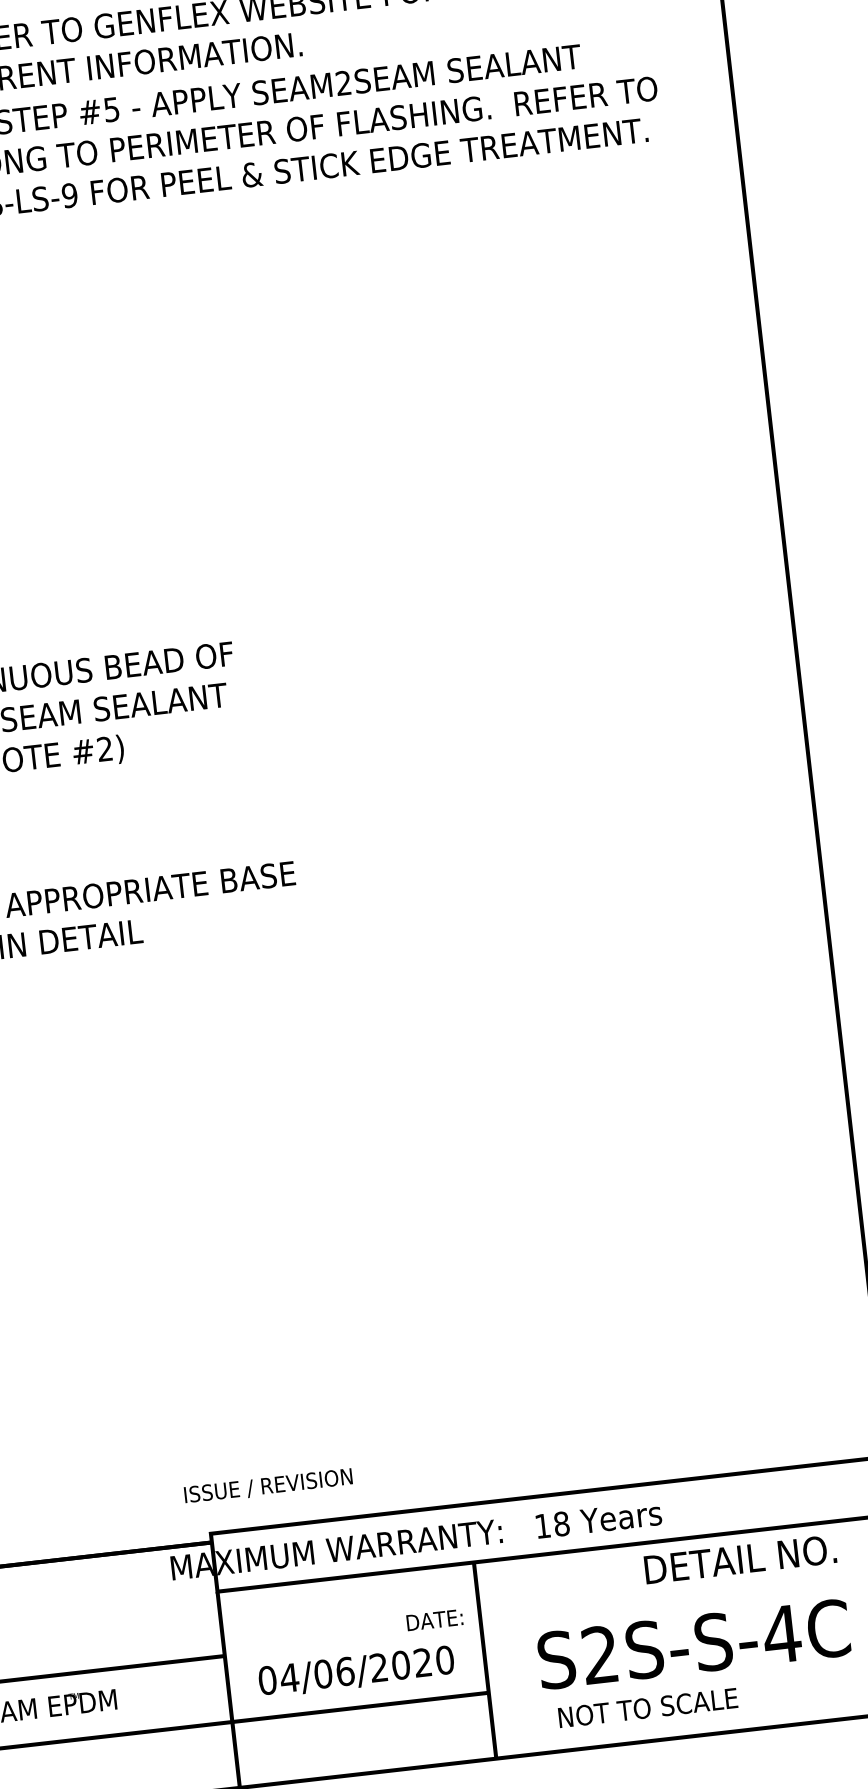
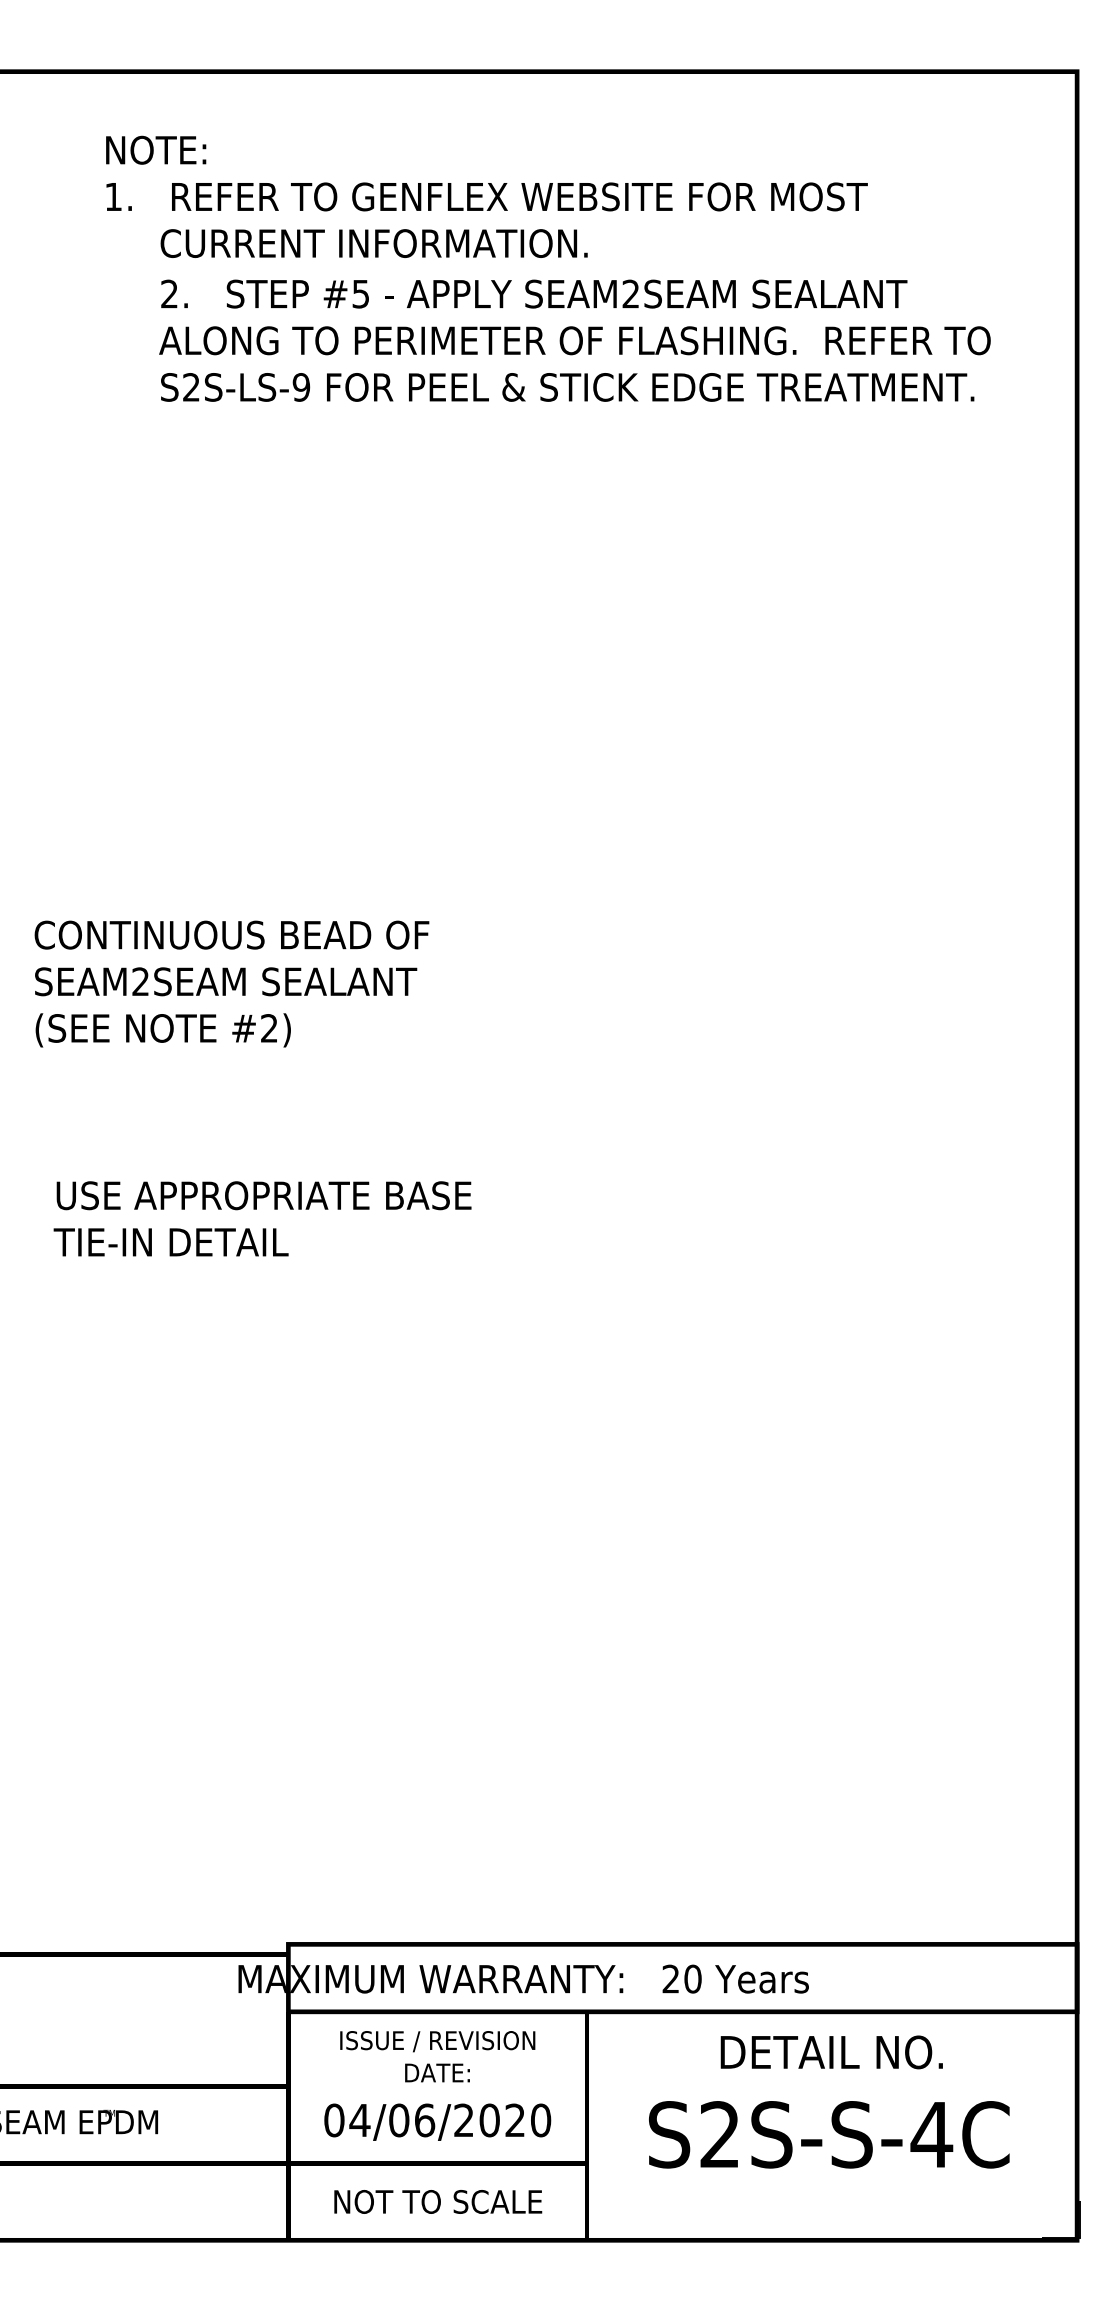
text: (268, 1486) -> (437, 2041), moved
text: (551, 1524) -> (681, 1978), 18 -> 20
text: (740, 1559) -> (831, 2052), moved
text: (434, 1619) -> (437, 2072), moved
text: (648, 1707) -> (438, 2201), moved

